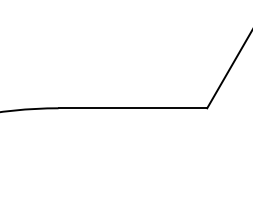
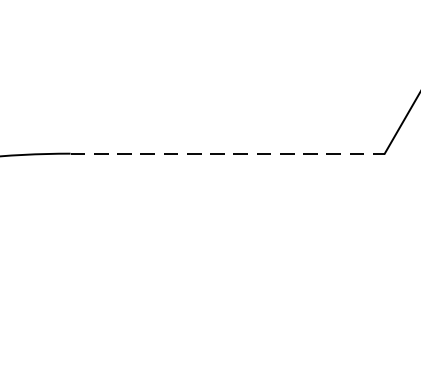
line: (133, 108) -> (228, 154), solid -> dashed

